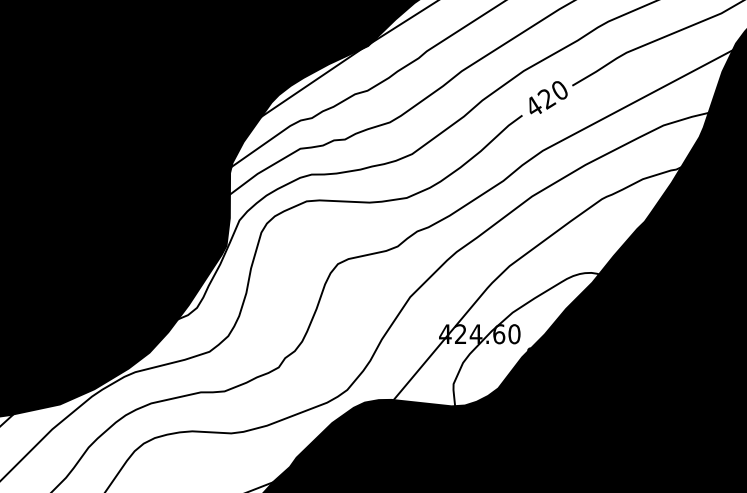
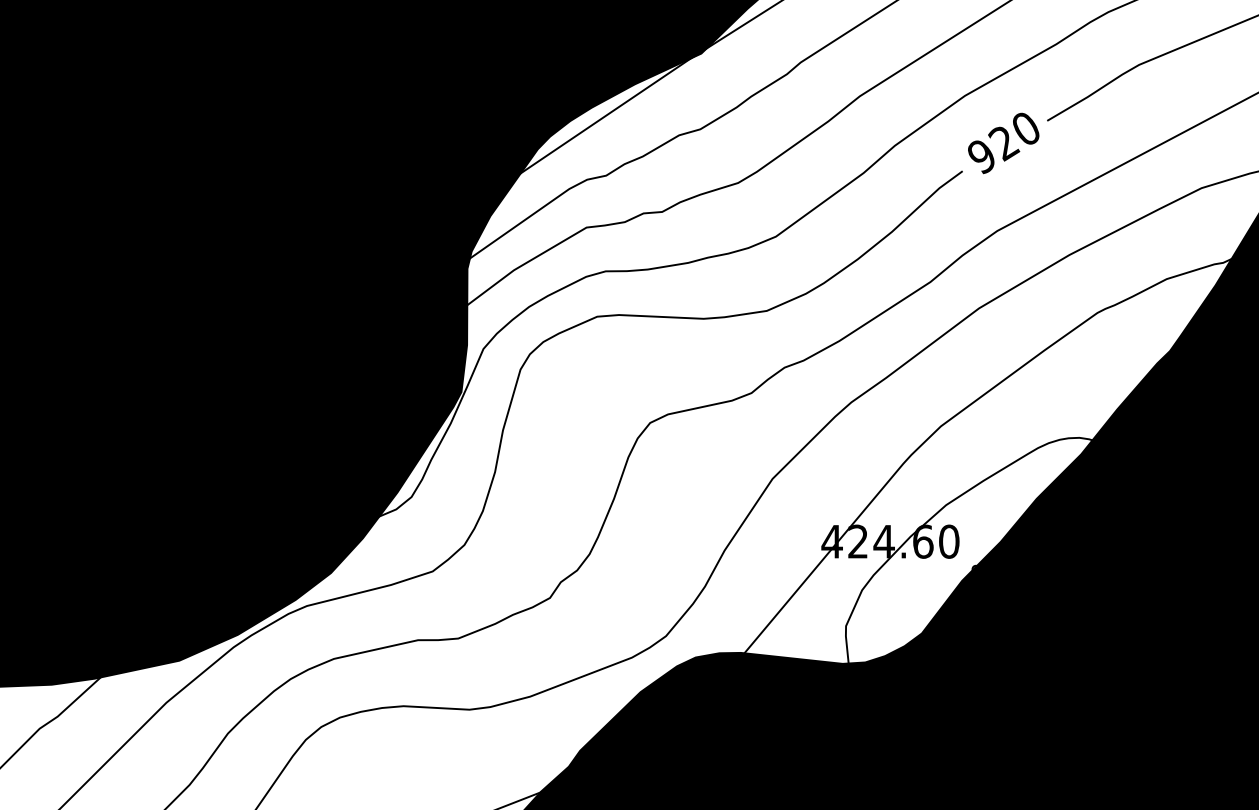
text: (533, 106) -> (981, 155), 420 -> 920

